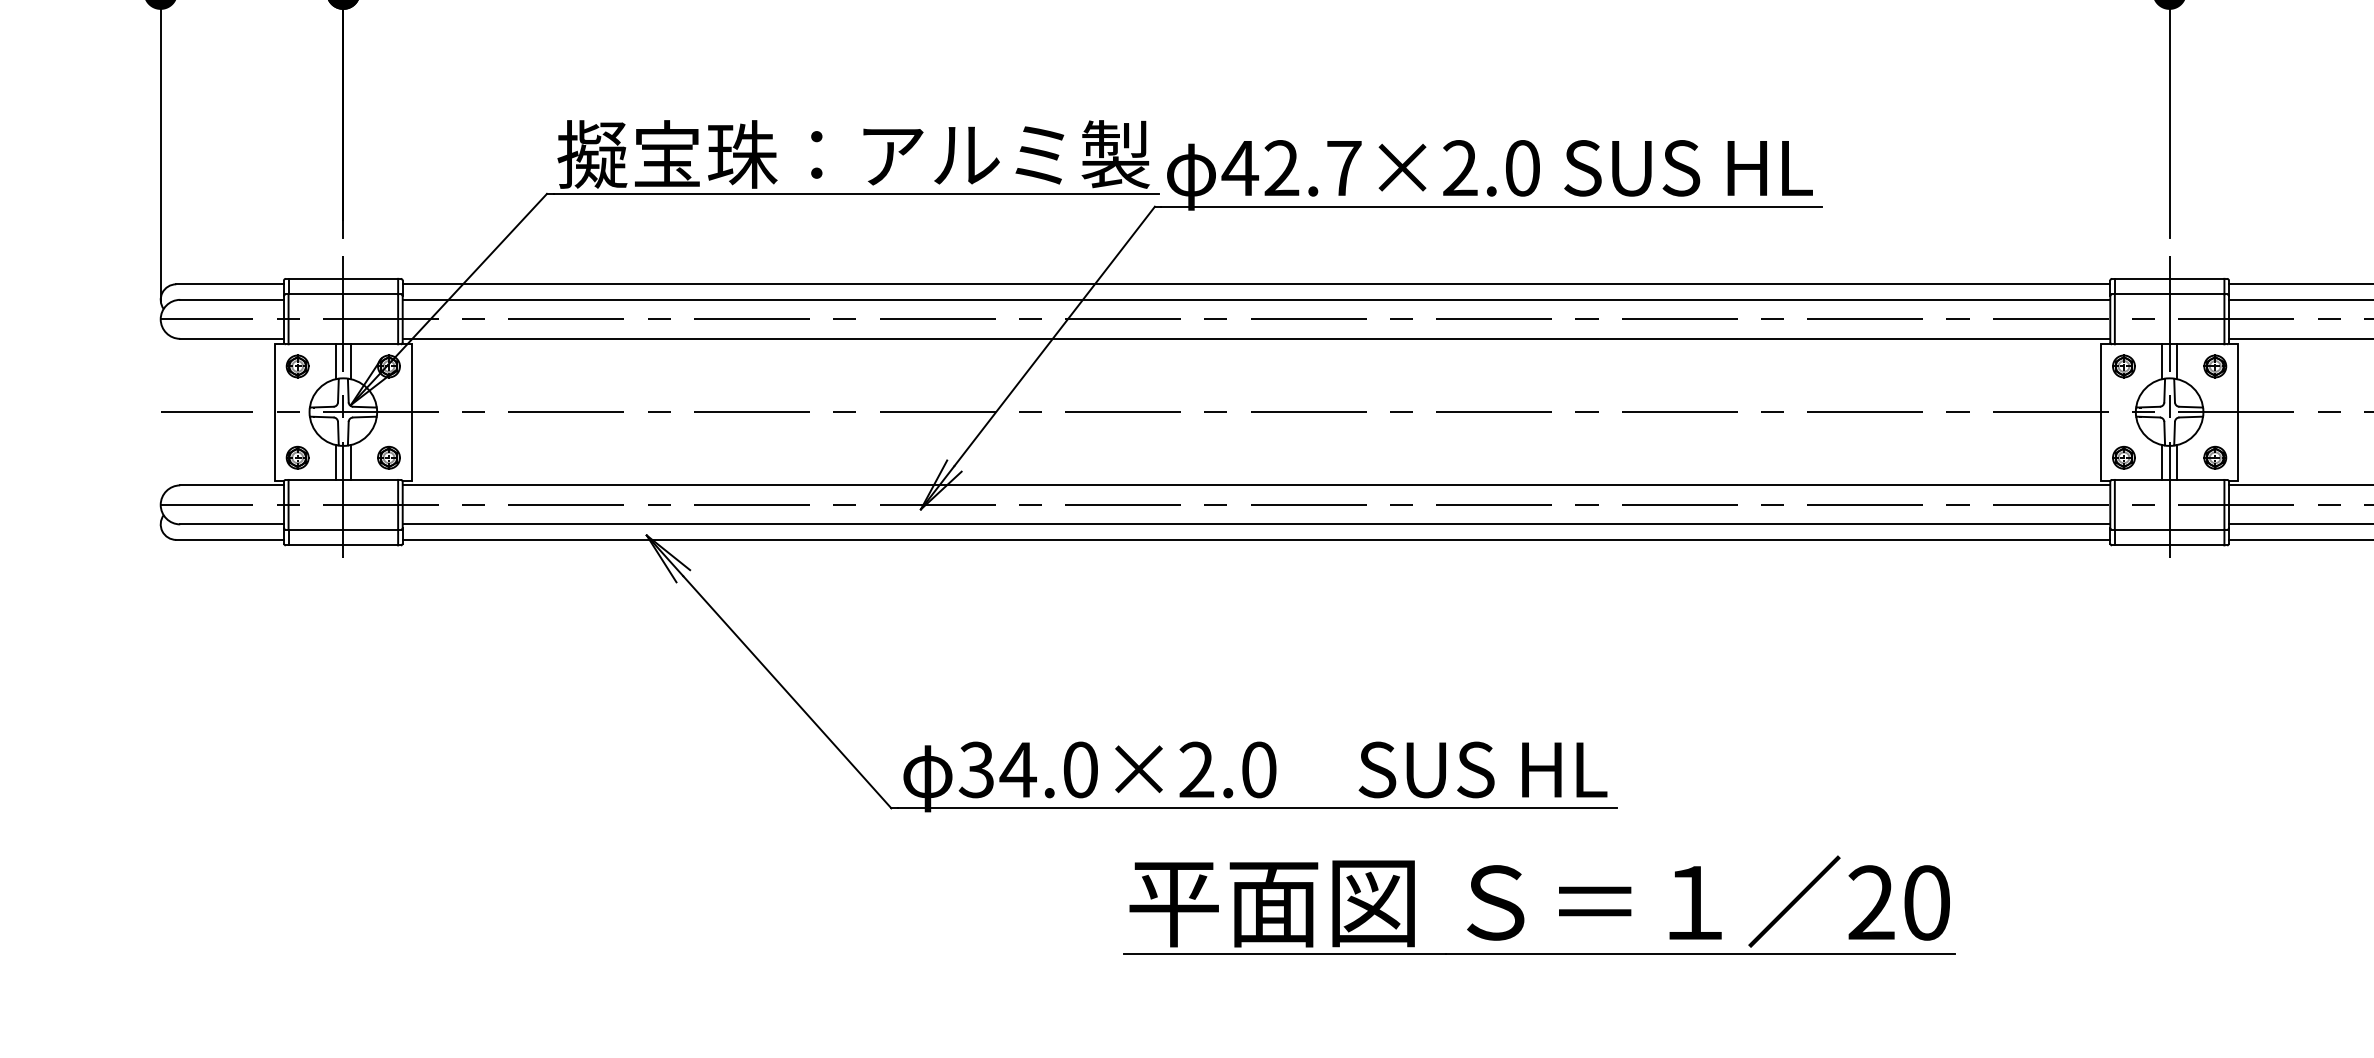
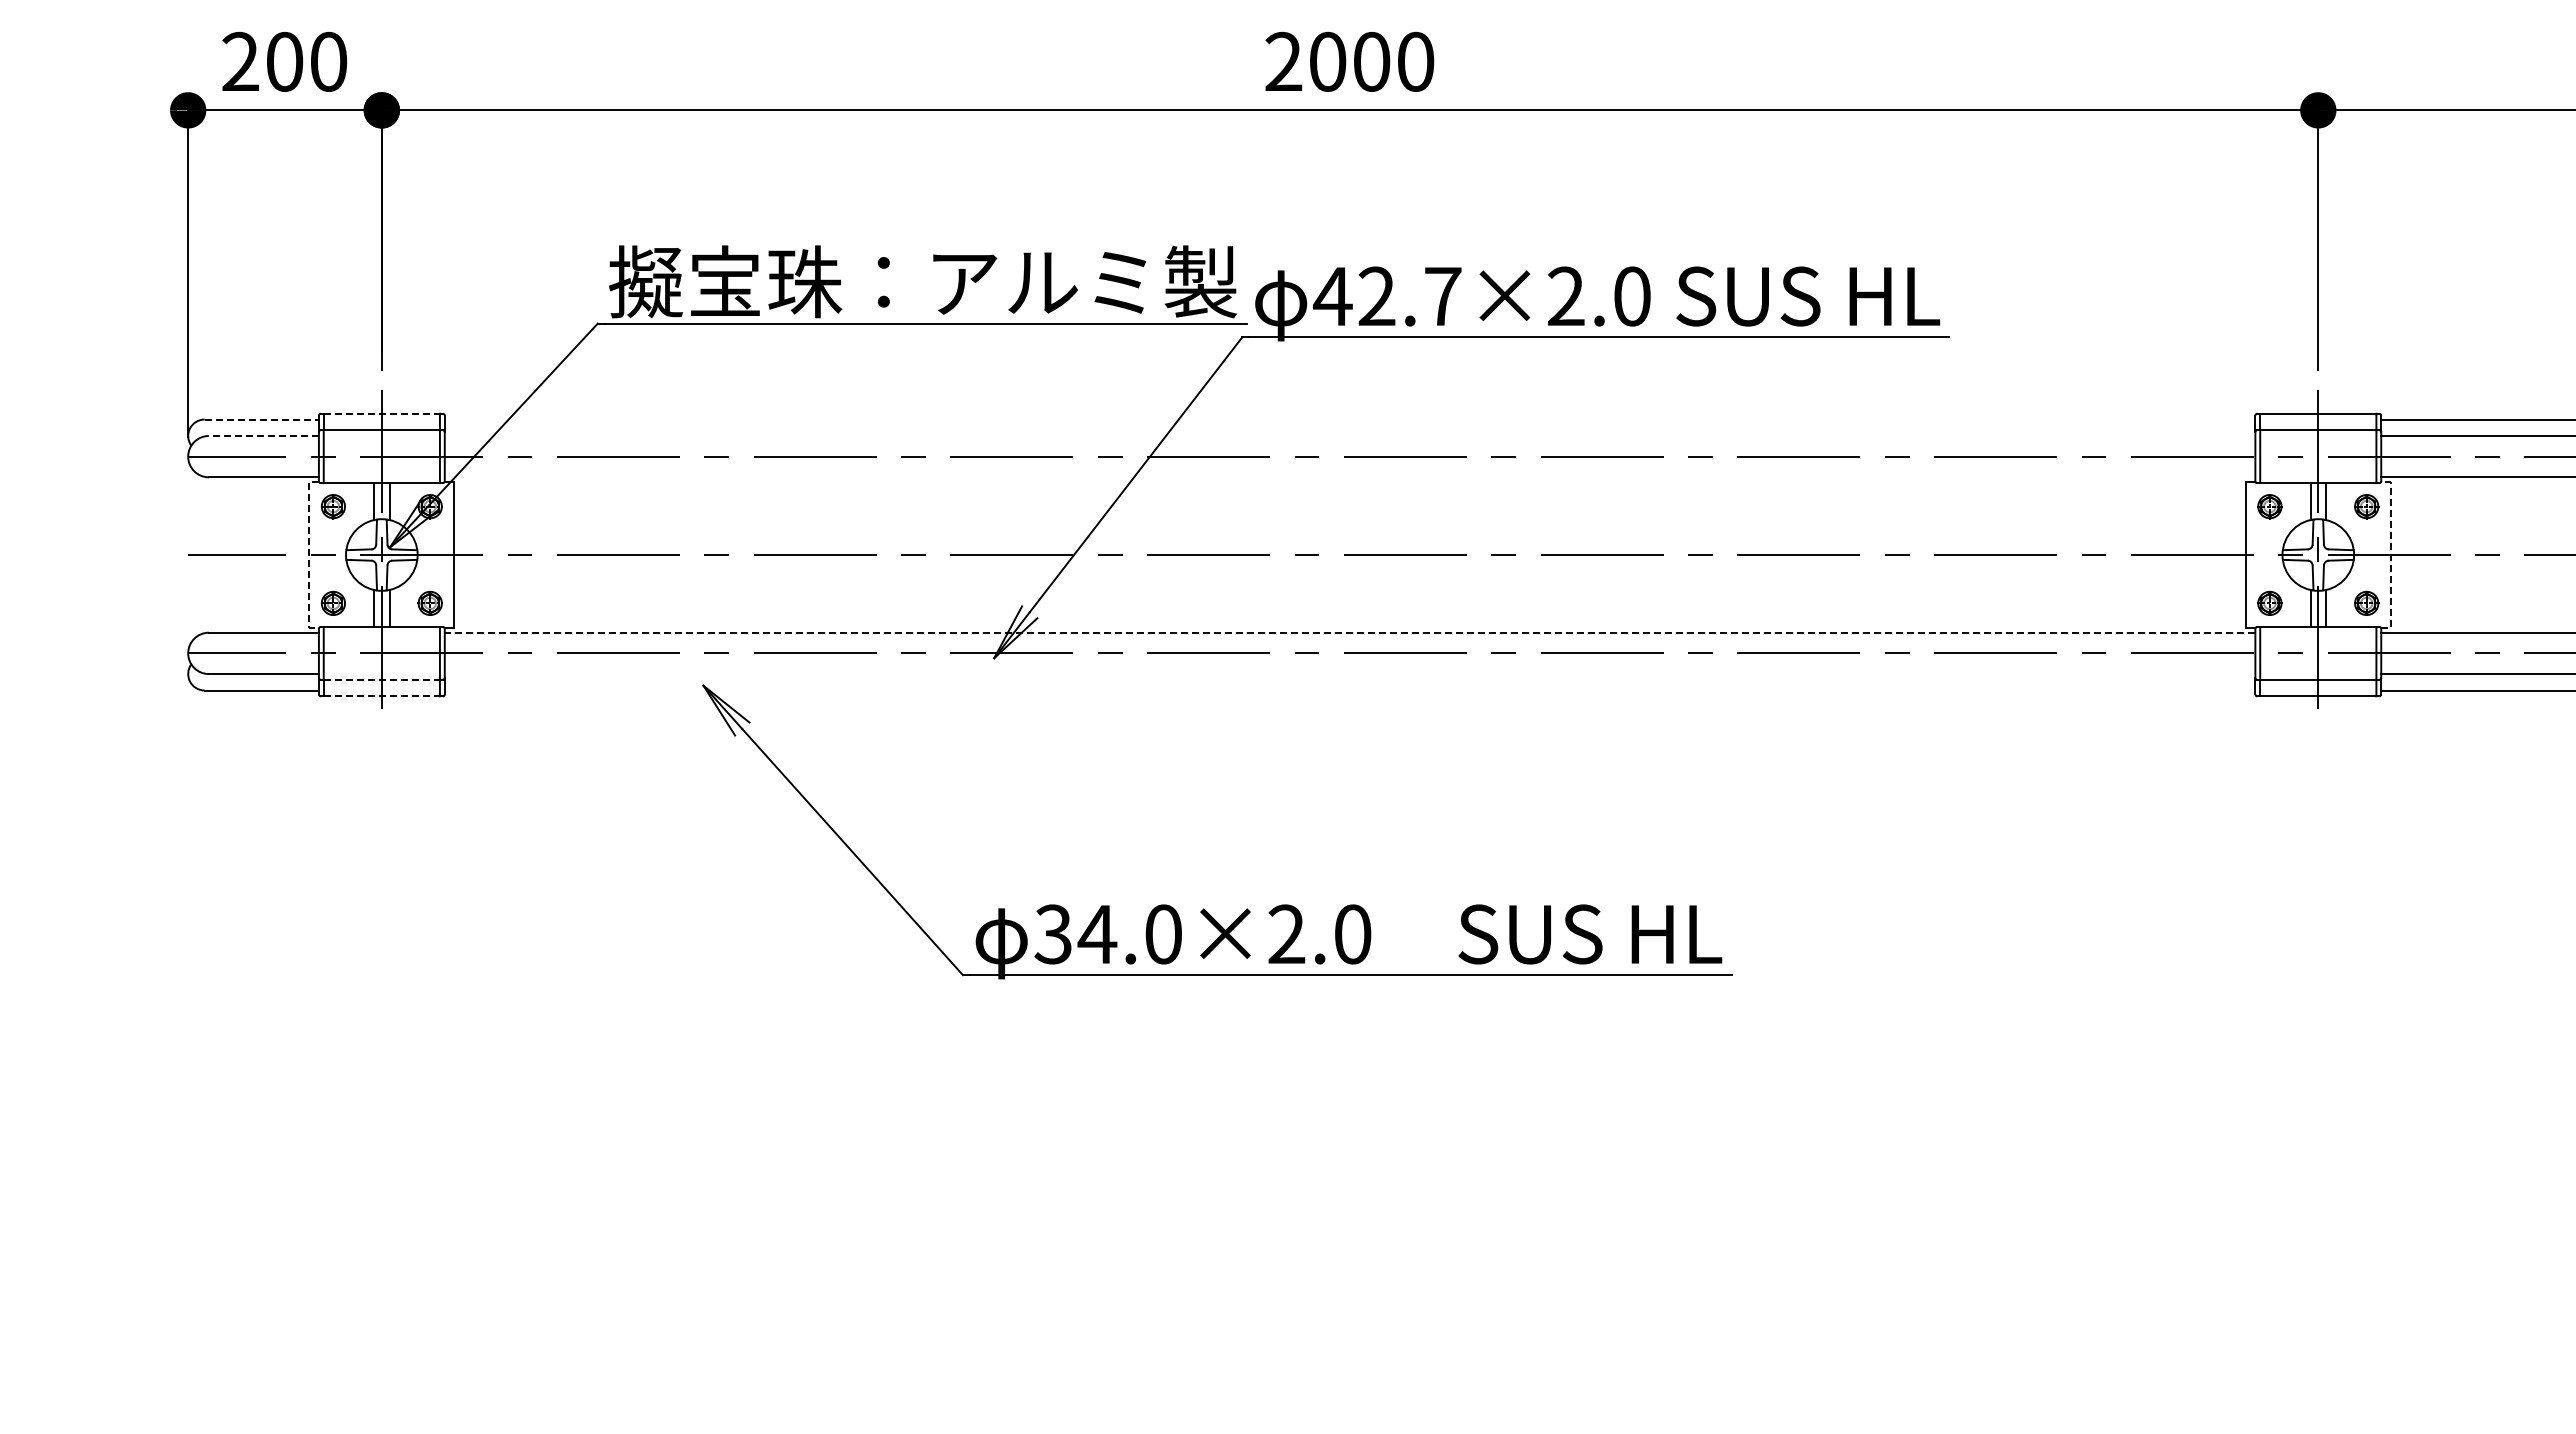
line: (343, 278) -> (382, 413), solid -> dashed
line: (230, 284) -> (262, 419), solid -> dashed
line: (1255, 284) -> (1349, 419), removed
line: (231, 299) -> (263, 435), solid -> dashed
line: (1255, 299) -> (1349, 435), removed
line: (1255, 339) -> (1349, 477), removed
line: (275, 412) -> (309, 555), solid -> dashed
line: (2237, 412) -> (2390, 555), solid -> dashed
line: (1255, 485) -> (1349, 632), solid -> dashed
line: (1255, 524) -> (1349, 674), removed
line: (343, 529) -> (382, 679), solid -> dashed
line: (1255, 539) -> (1349, 690), removed
line: (343, 545) -> (382, 696), solid -> dashed
part: (1522, 912) -> (1632, 1085), removed

